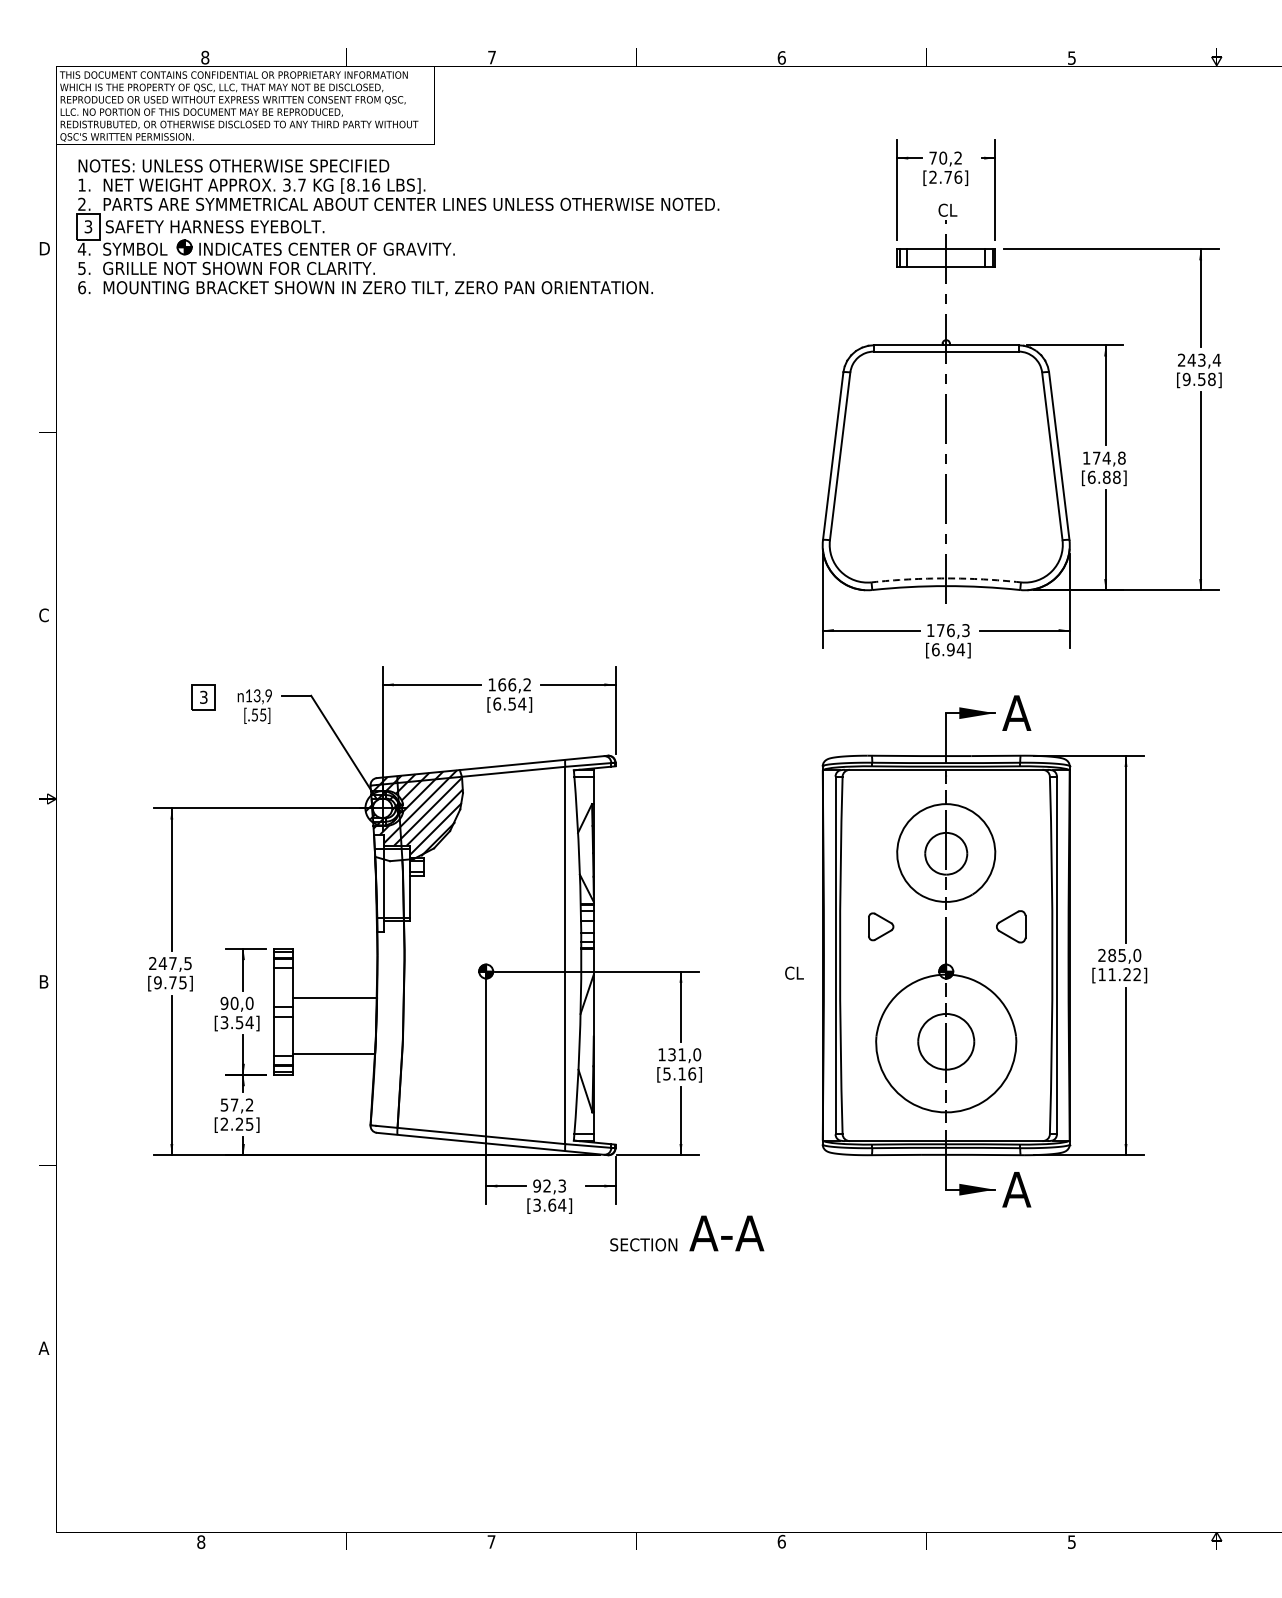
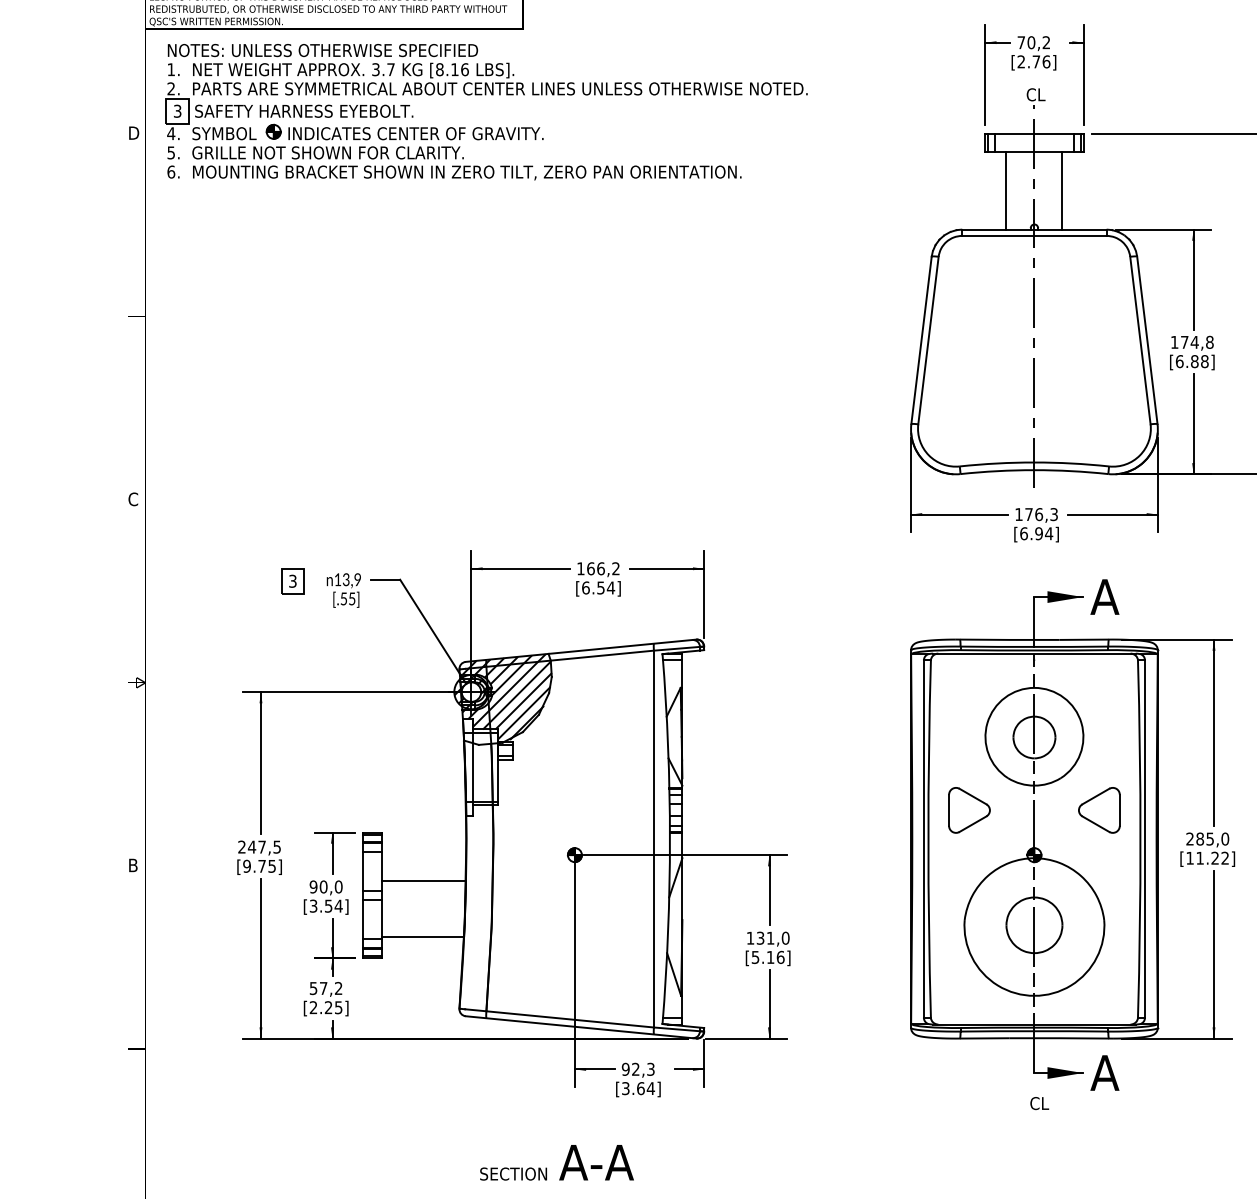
line: (918, 306) -> (1006, 190), added
line: (974, 306) -> (1062, 190), added
arc: (946, 578) -> (1034, 462), dashed -> solid
part: (880, 926) -> (968, 810), size x1.67
part: (1010, 926) -> (1098, 810), size x1.43
text: (794, 972) -> (1039, 1102), moved
text: (687, 1233) -> (557, 1162), moved

